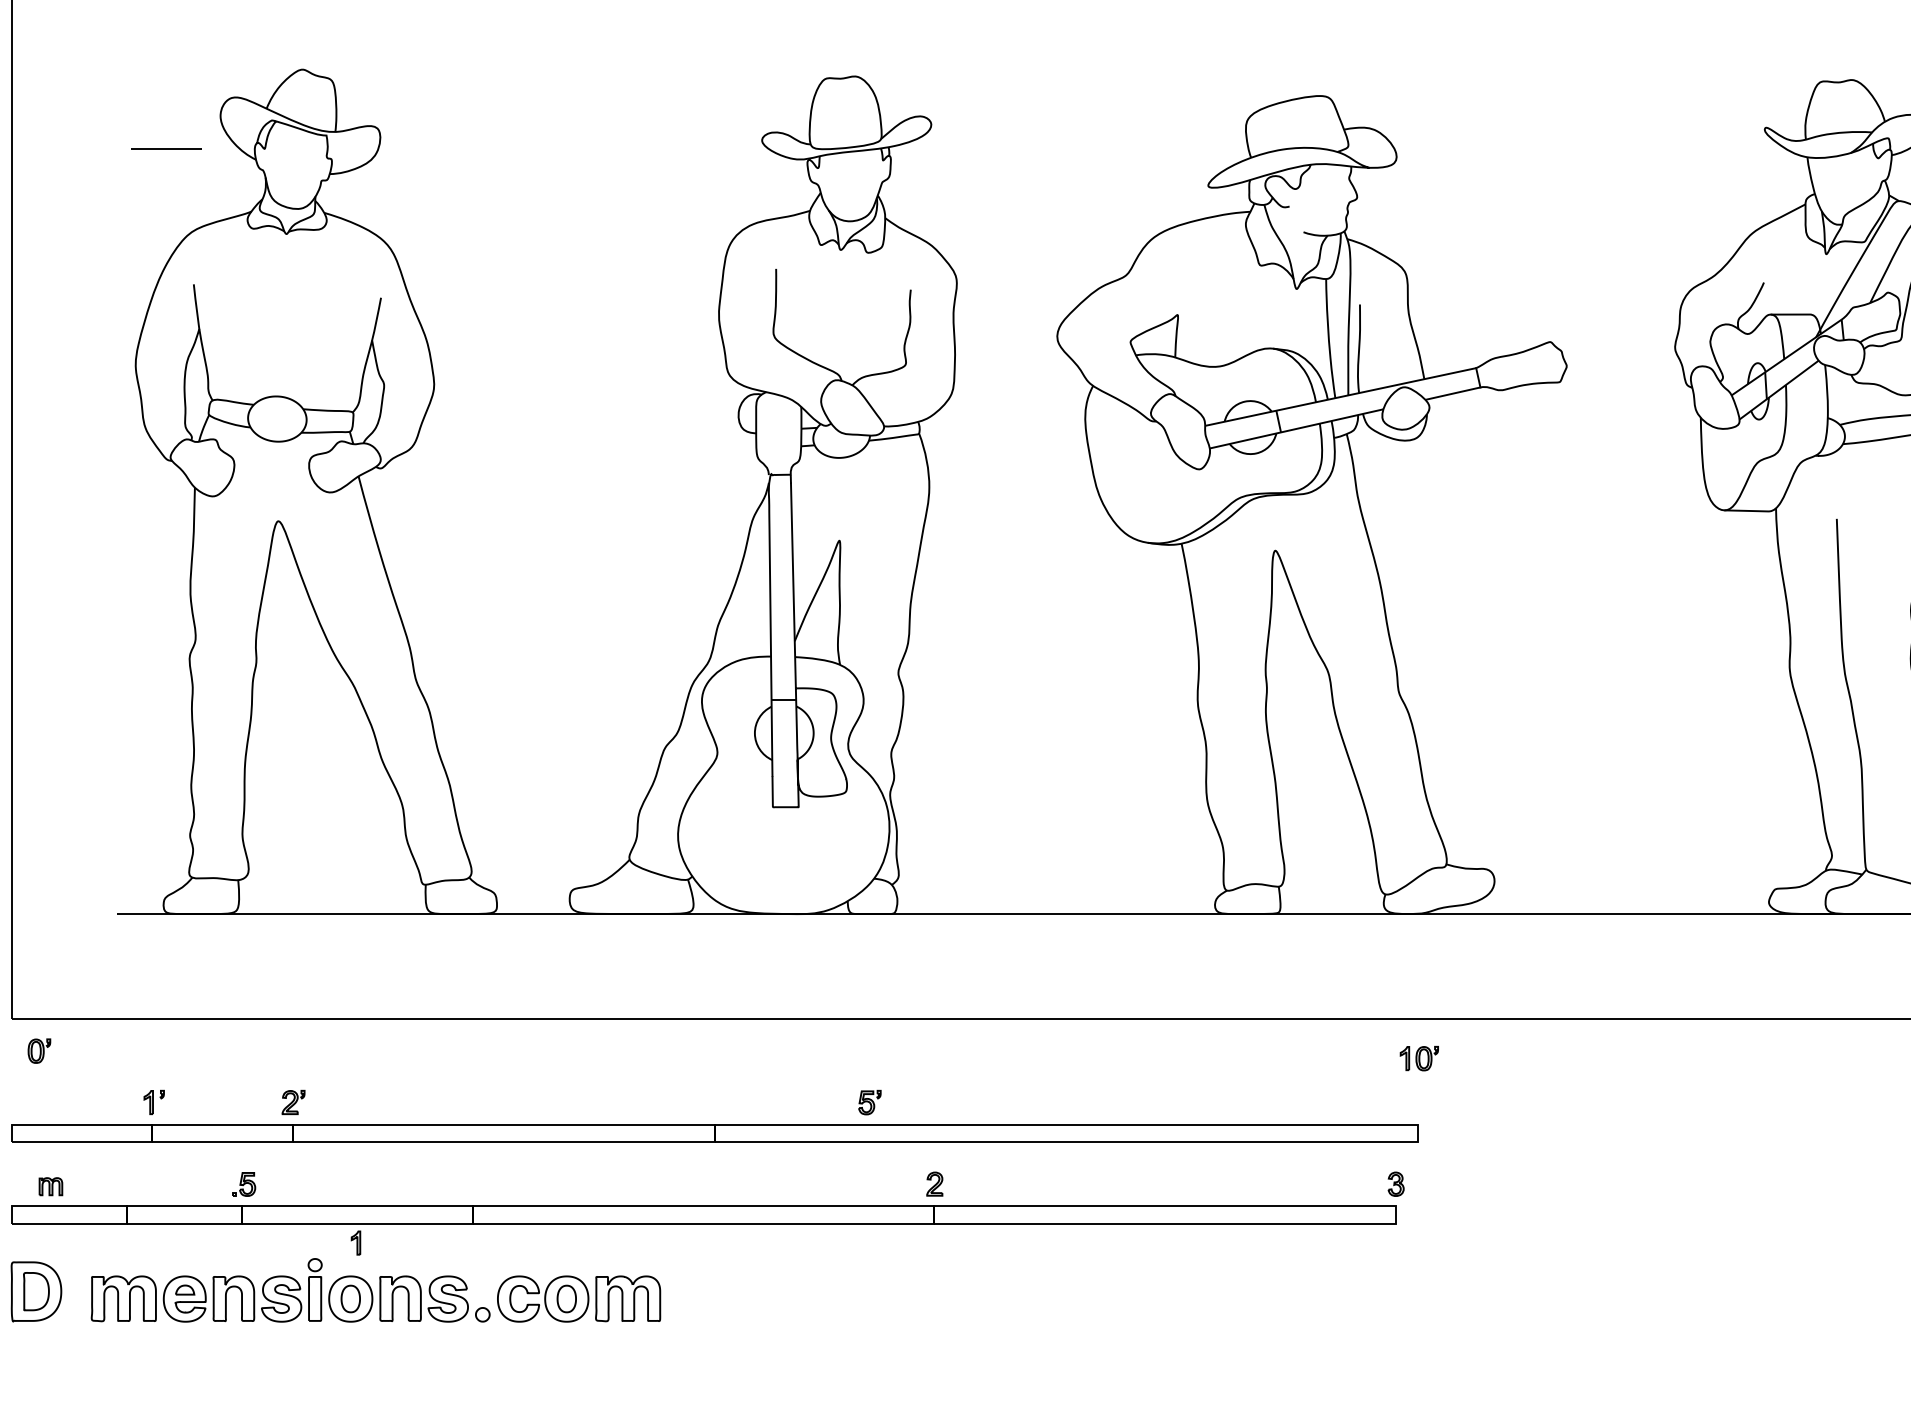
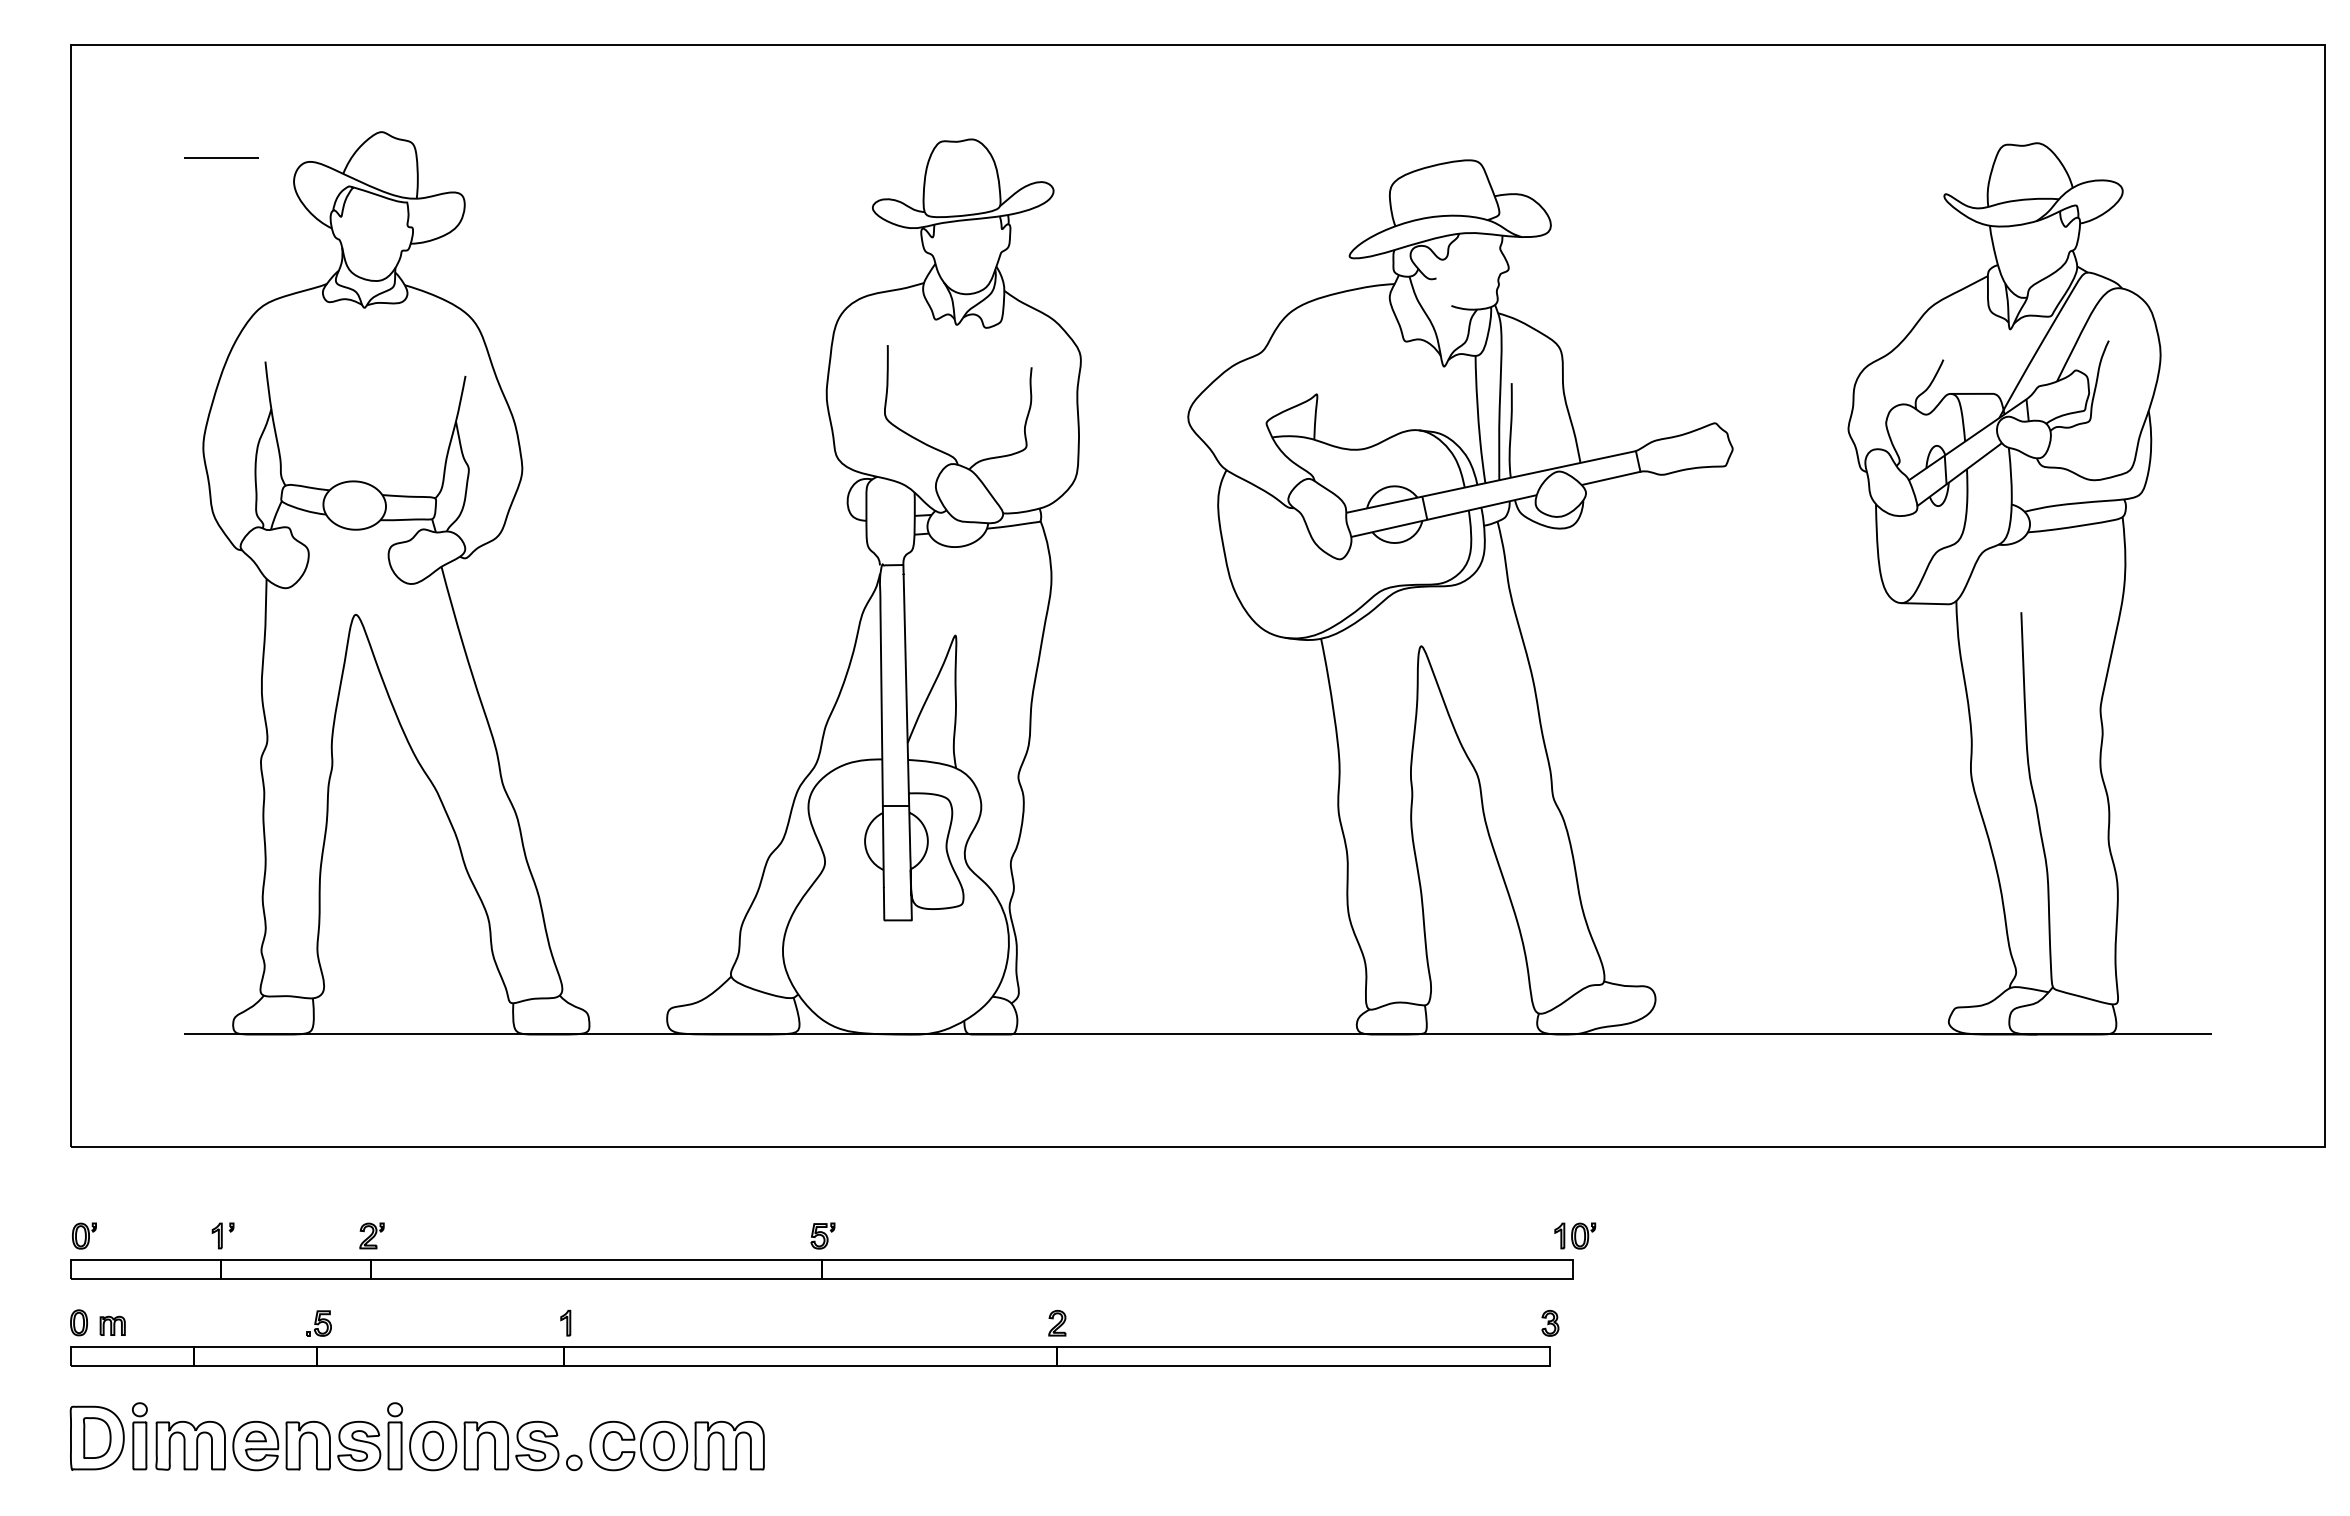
line: (166, 148) -> (221, 157), moved
part: (39, 1050) -> (84, 1235), moved
part: (1419, 1058) -> (1575, 1235), moved
part: (869, 1102) -> (822, 1235), moved
part: (18, 1183) -> (78, 1322), added
part: (355, 1242) -> (565, 1322), moved
part: (75, 1290) -> (139, 1436), added

